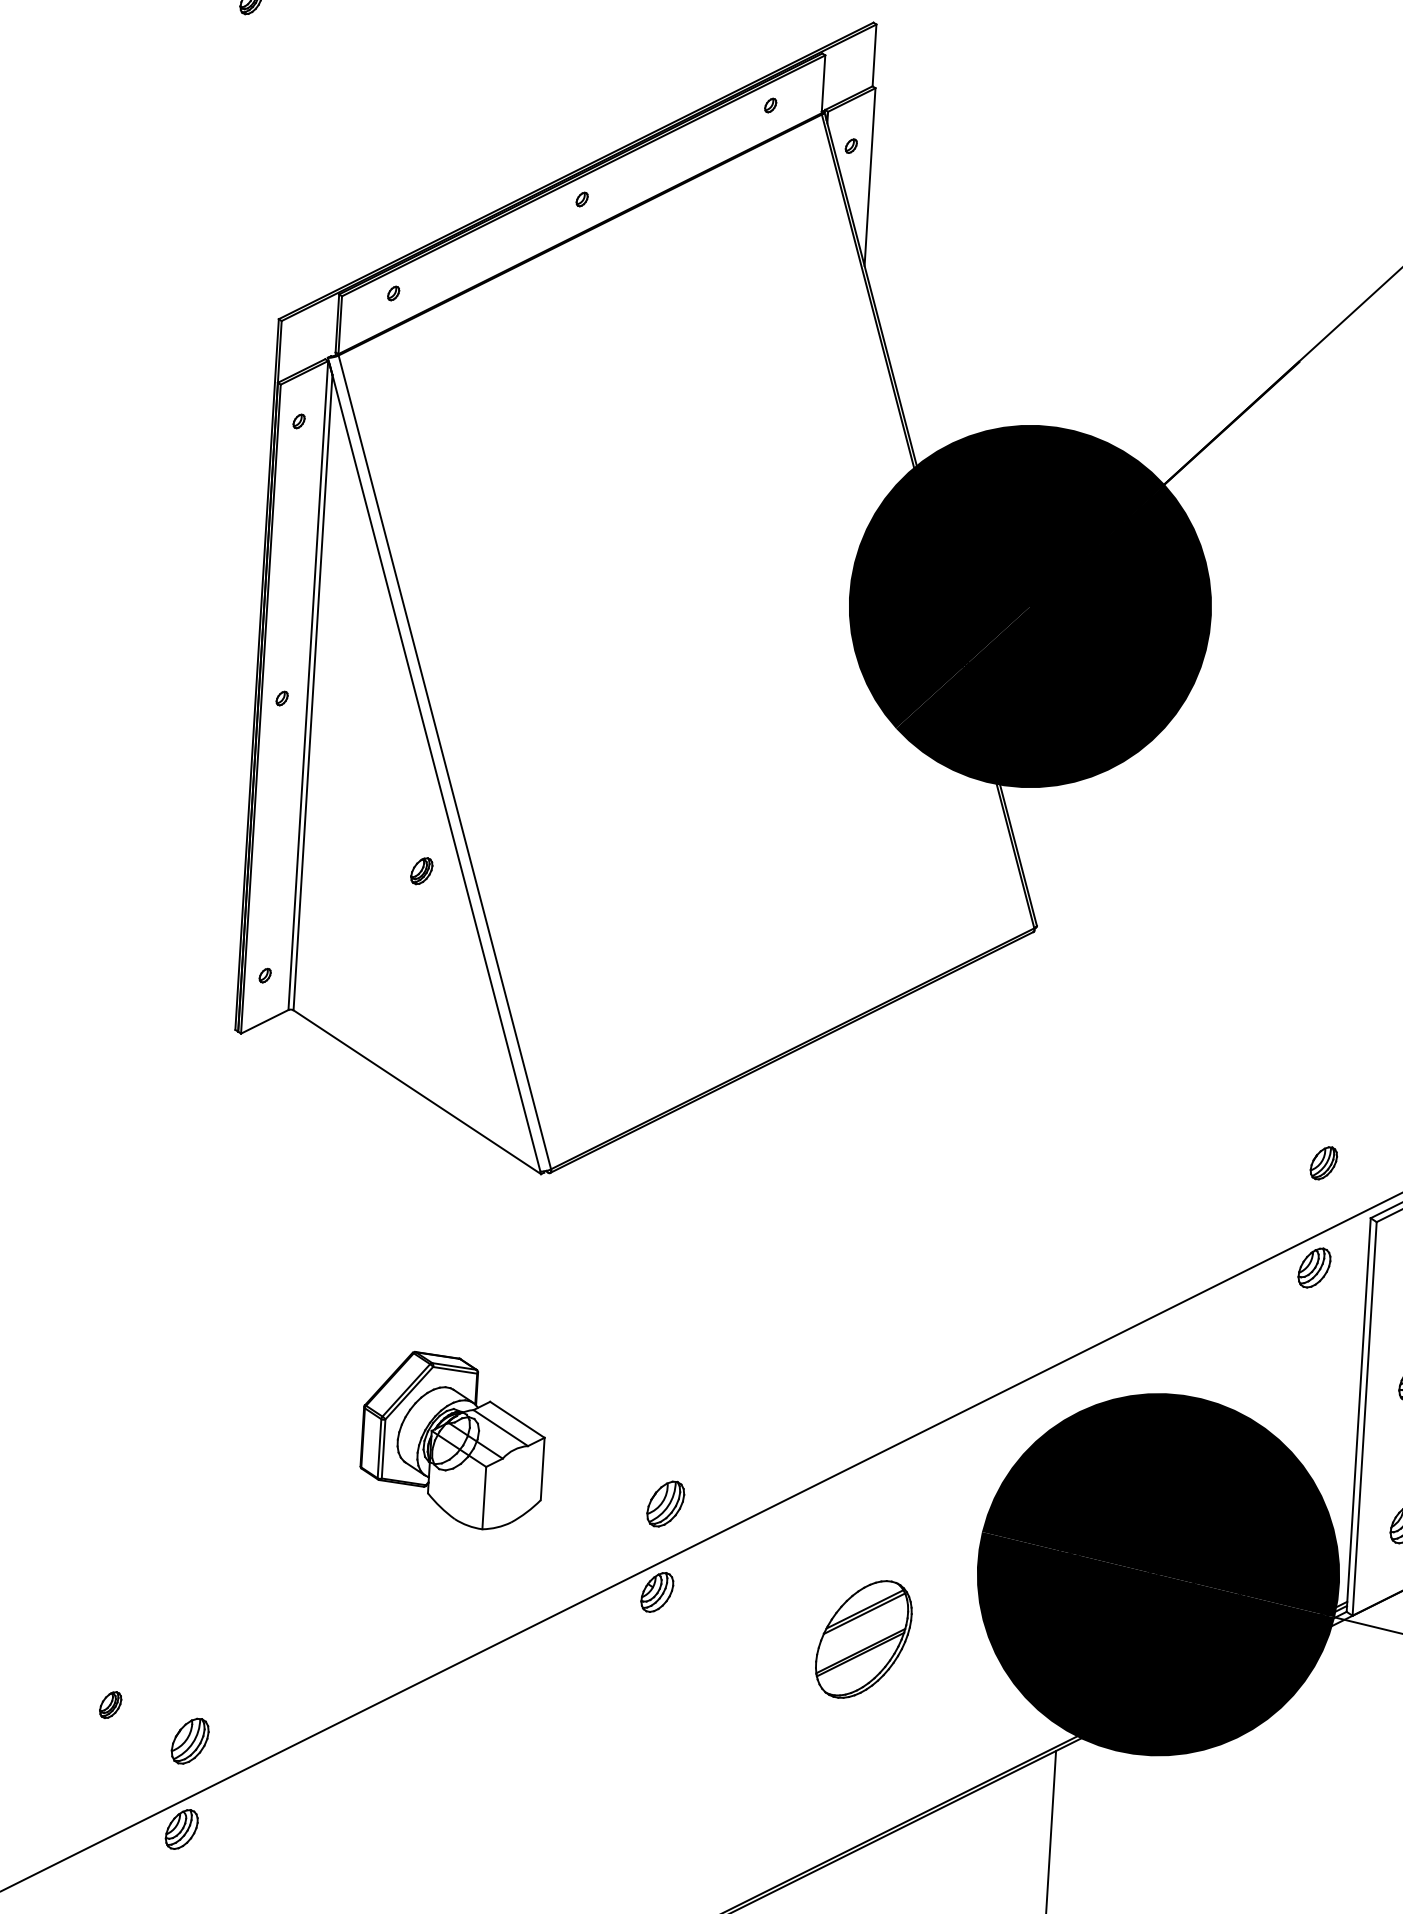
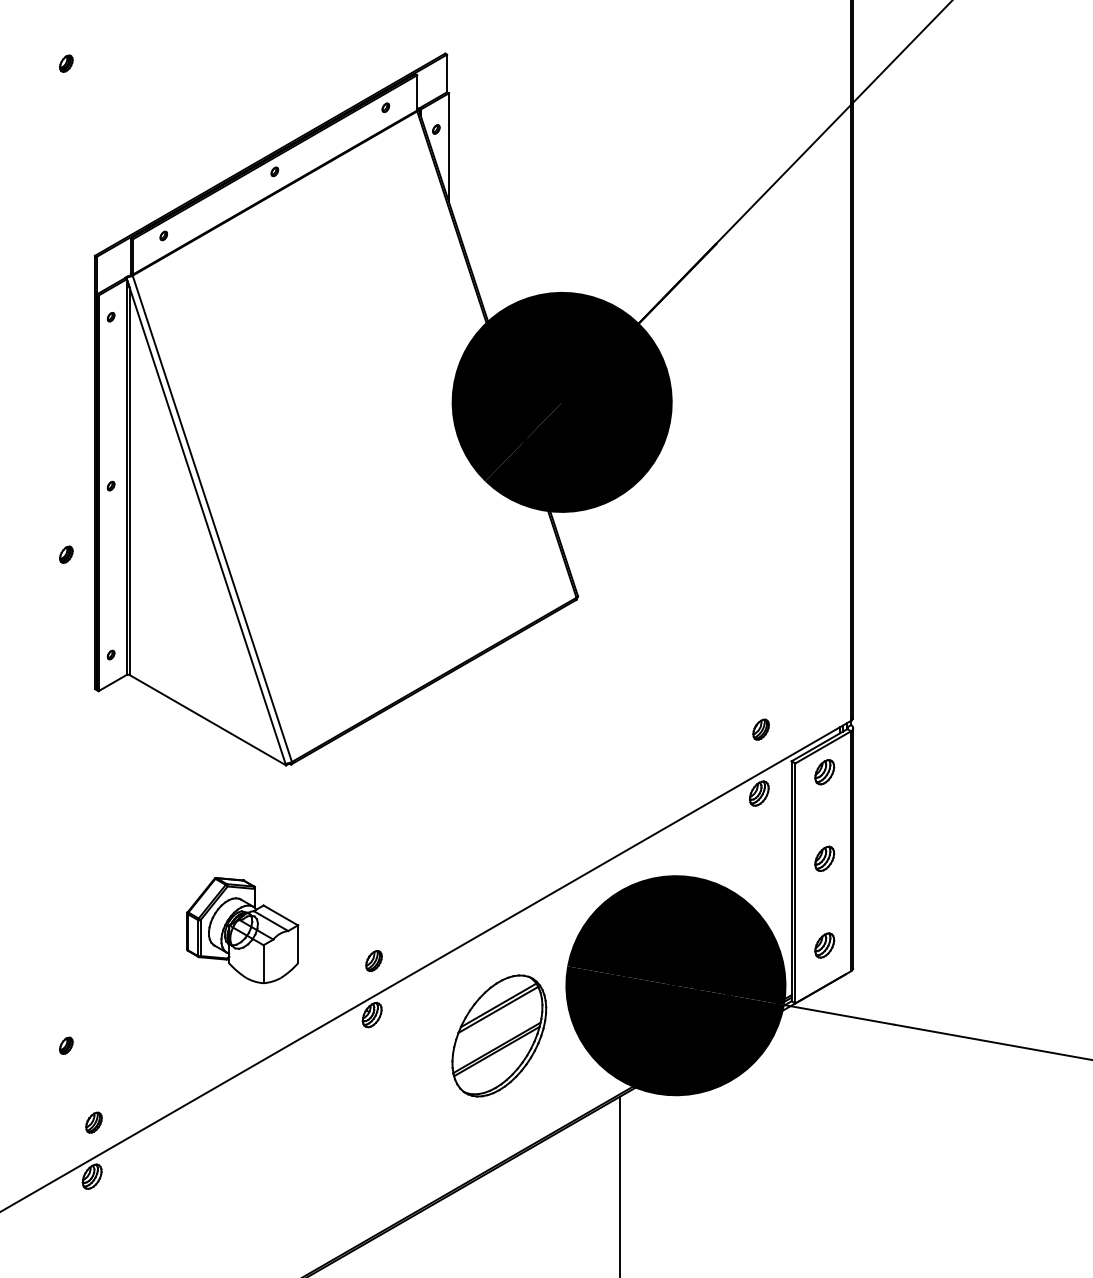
part: (422, 870) -> (66, 554), moved
part: (664, 1503) -> (373, 960), size x0.71
part: (864, 1638) -> (499, 1035), size x1.67
part: (110, 1704) -> (66, 1045), moved
part: (189, 1740) -> (93, 1122), size x0.71

